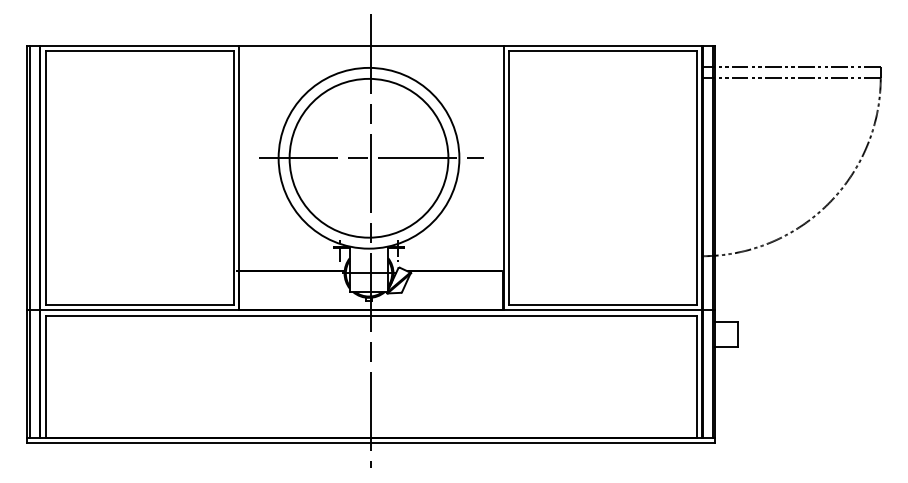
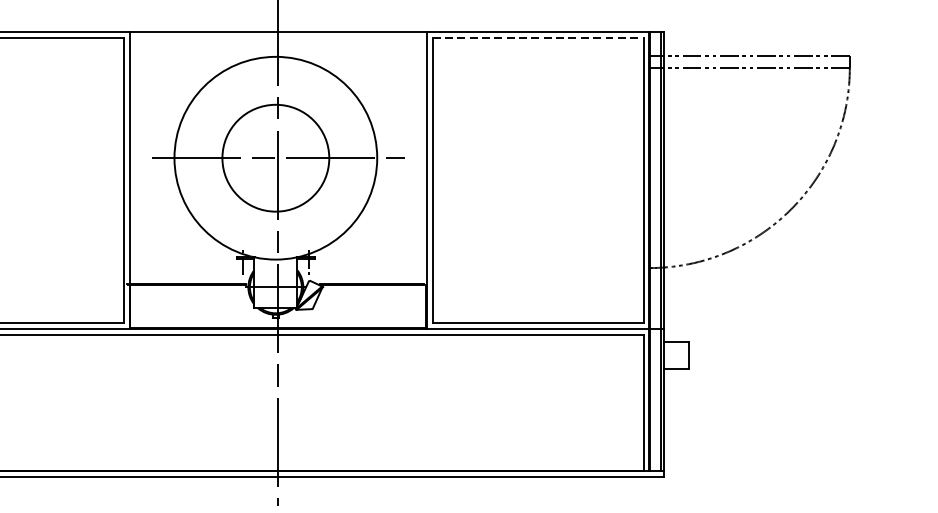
line: (602, 51) -> (537, 38), solid -> dashed
circle: (368, 157) -> (275, 157), size x0.6

